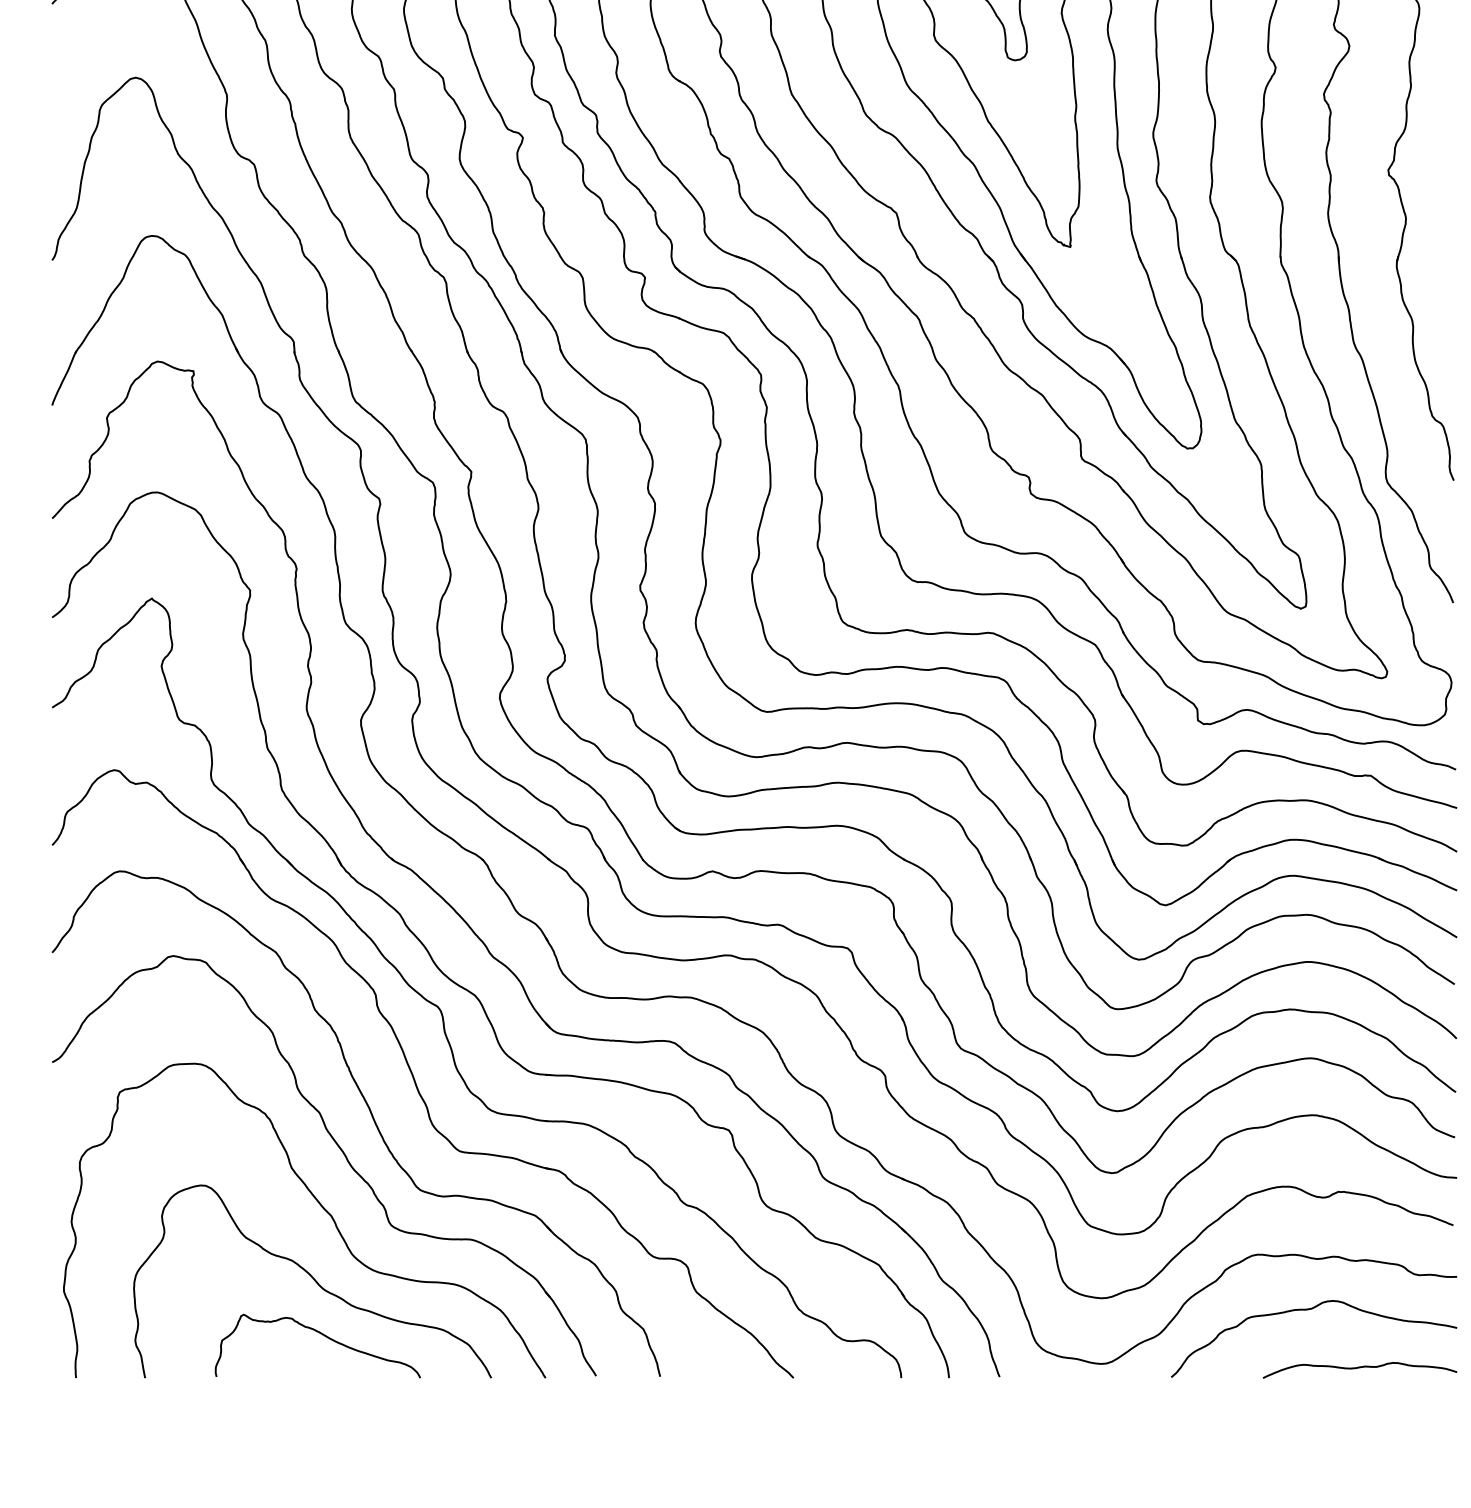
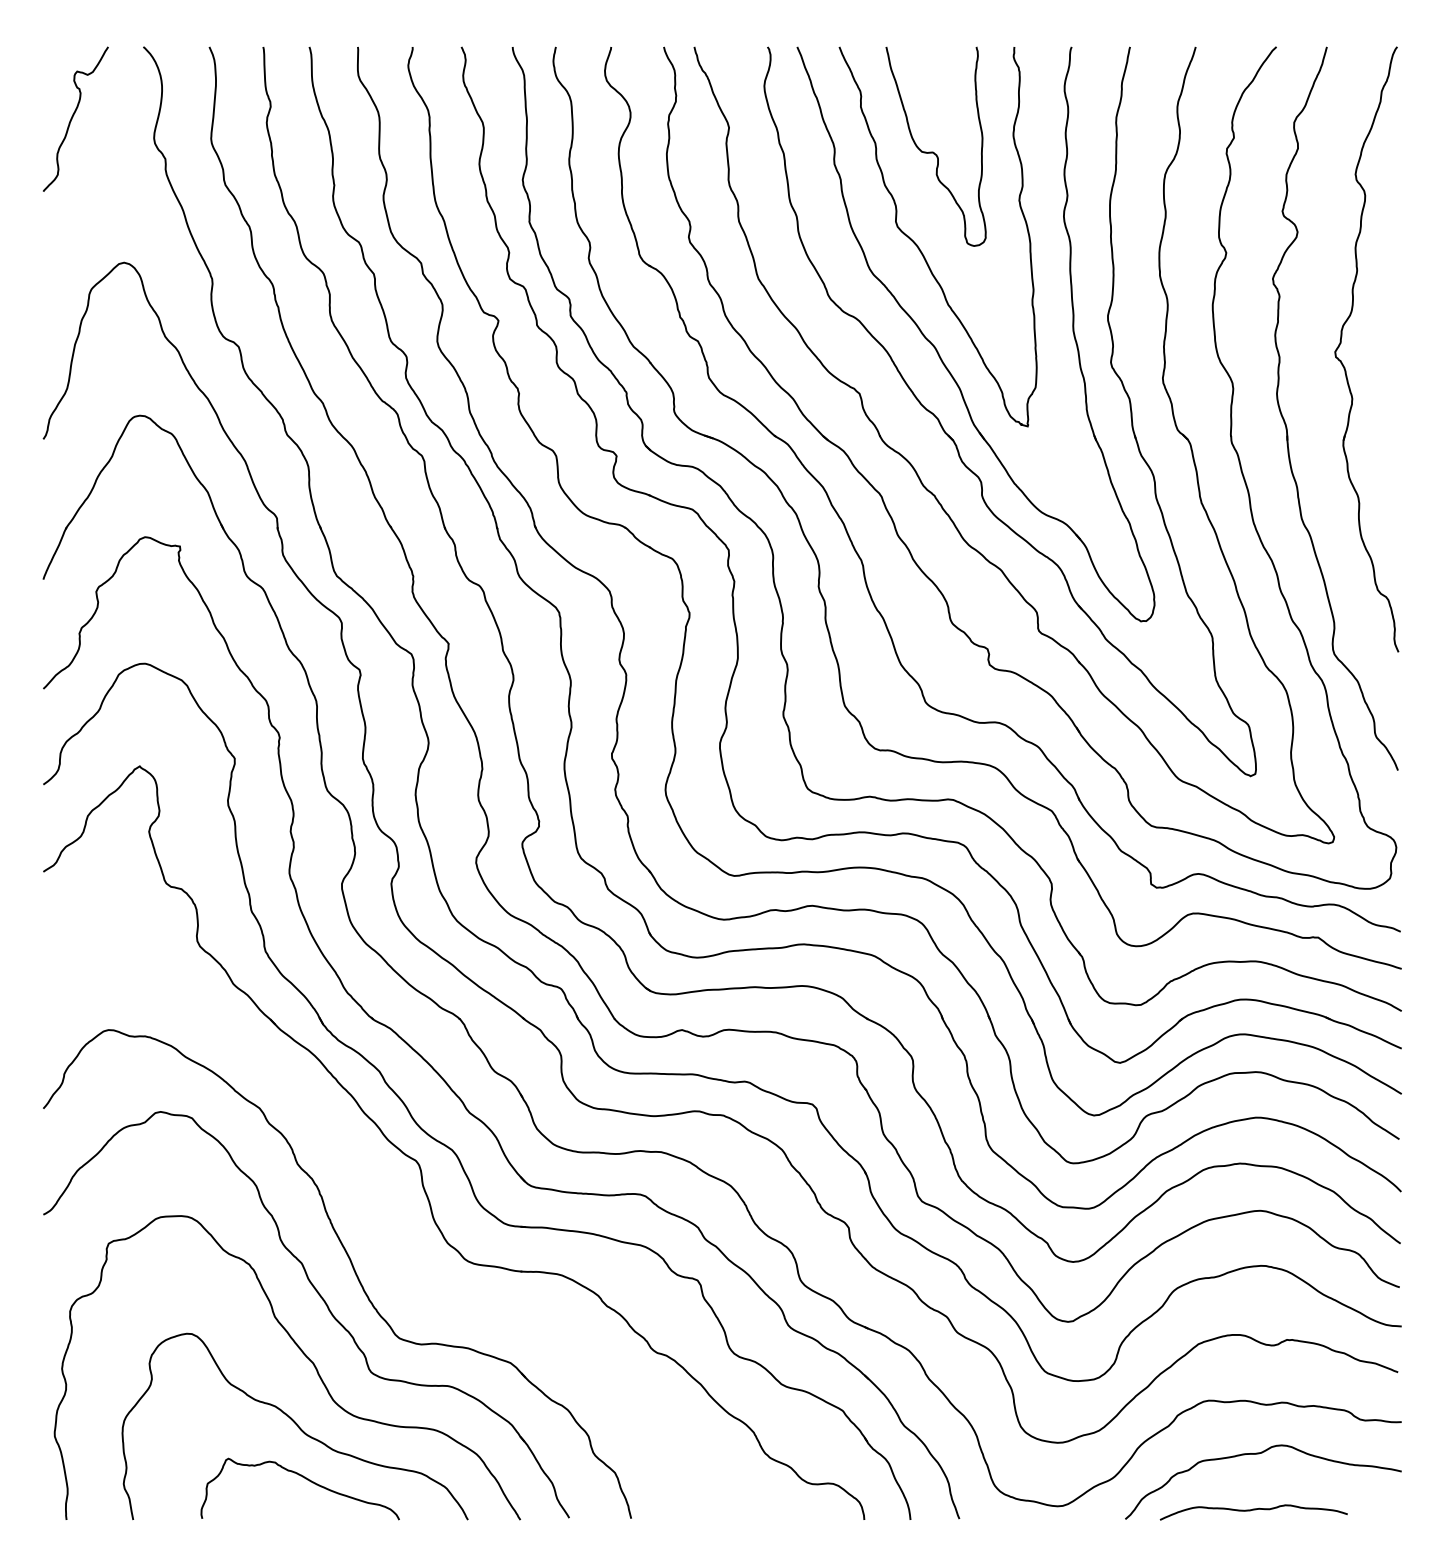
part: (414, 1076) -> (393, 1228), removed
curve: (1359, 1368) -> (1253, 1510), moved

